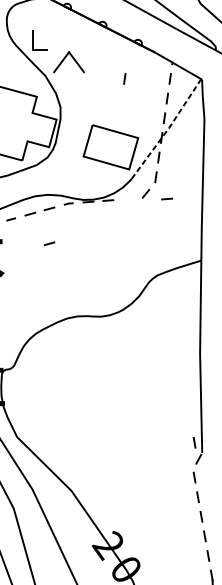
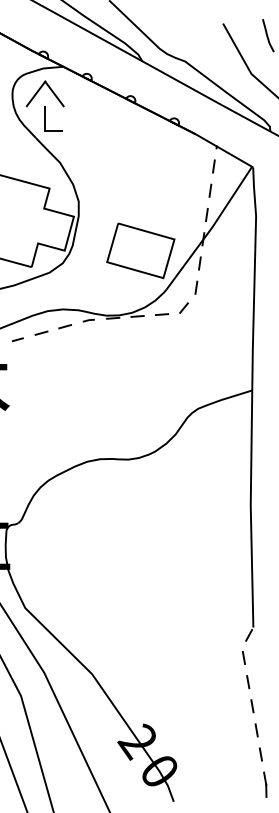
part: (68, 61) -> (44, 93), moved
line: (124, 78) -> (157, 166), removed
line: (167, 130) -> (210, 229), dashed -> solid
line: (167, 198) -> (162, 314), moved
line: (49, 243) -> (64, 369), removed
line: (194, 442) -> (243, 614), removed

